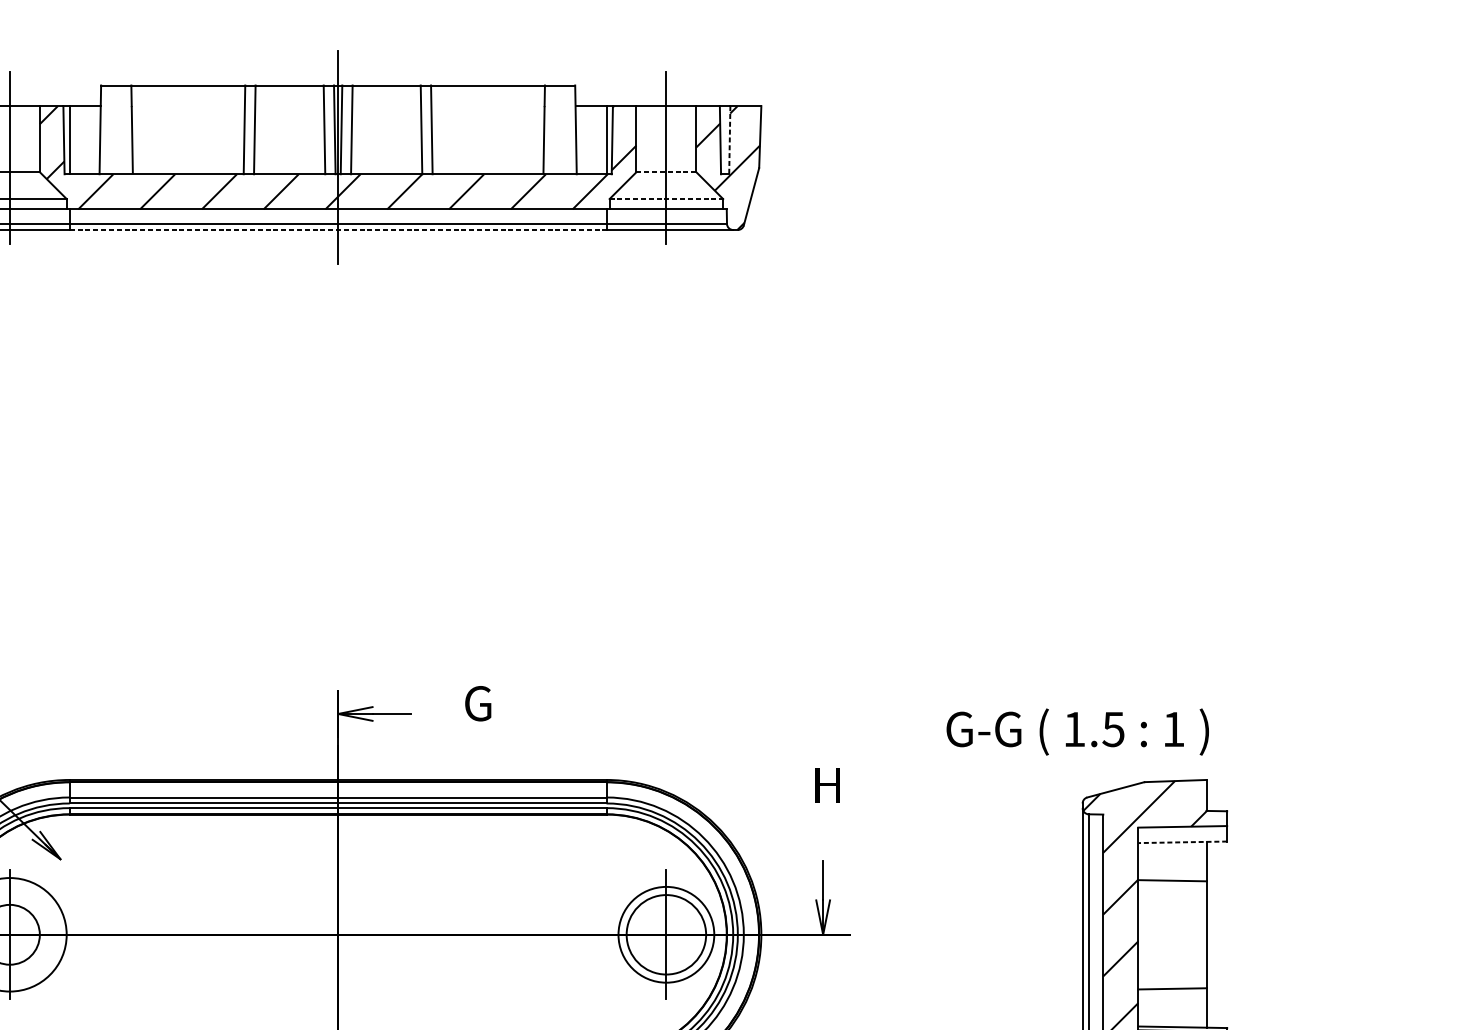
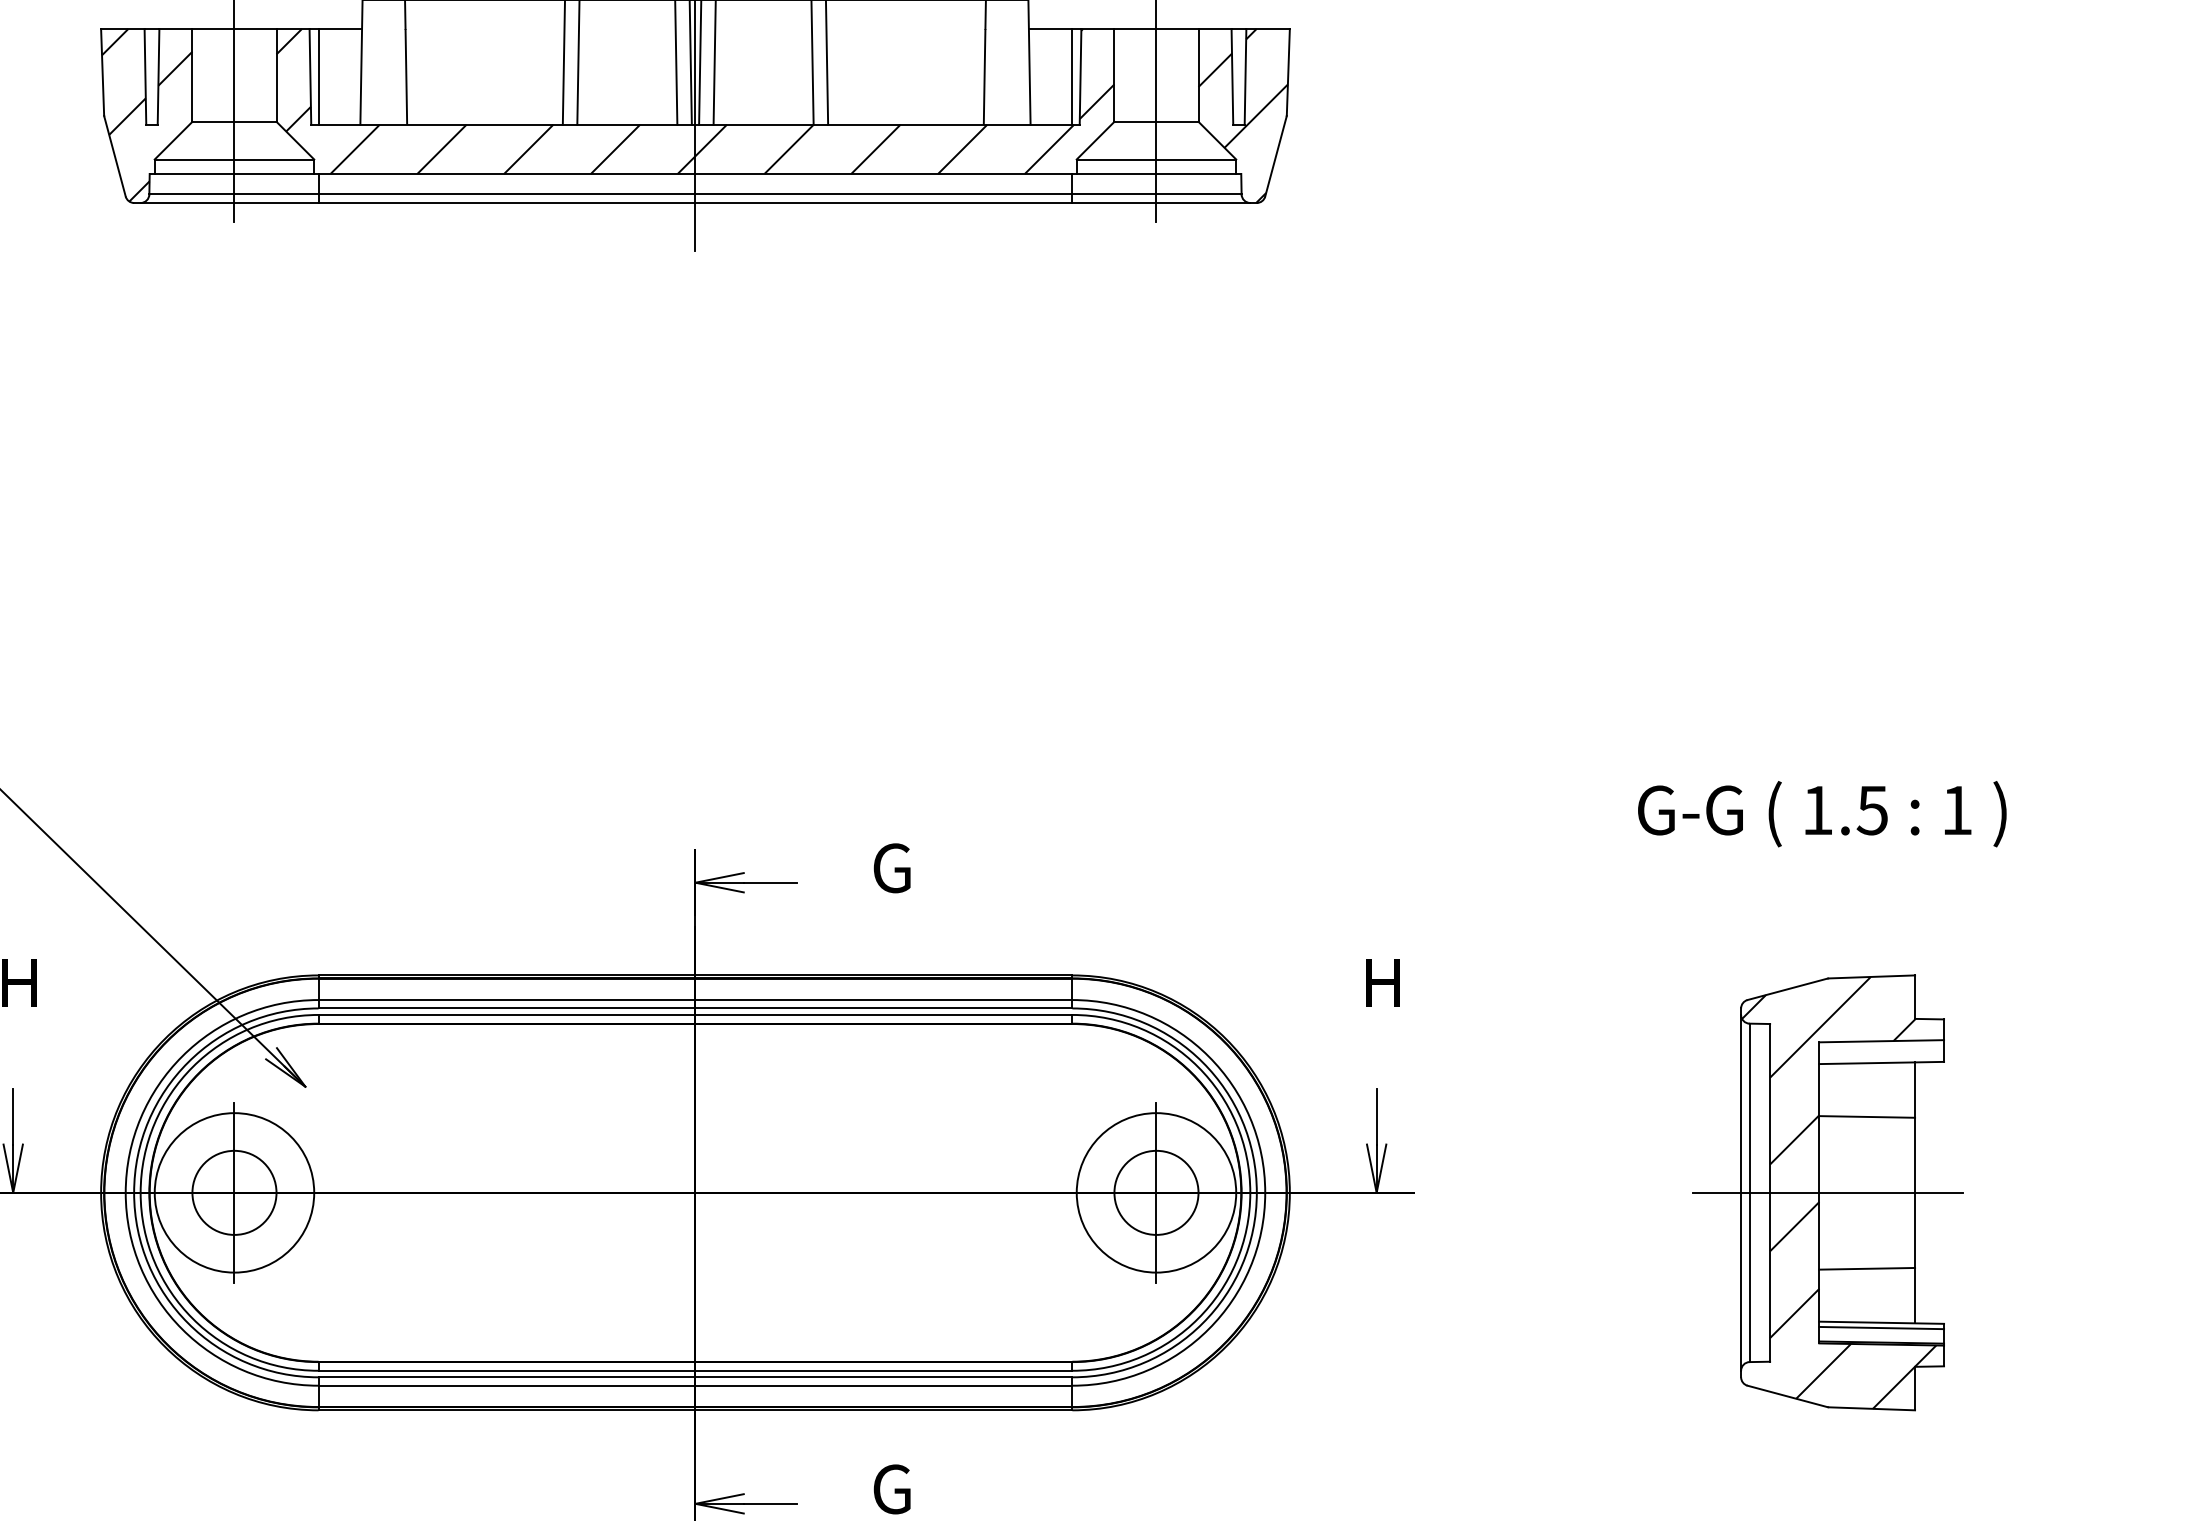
line: (729, 139) -> (1245, 76), dashed -> solid
line: (666, 171) -> (1156, 121), dashed -> solid
line: (666, 199) -> (1156, 159), dashed -> solid
line: (338, 230) -> (695, 203), dashed -> solid
text: (1077, 732) -> (1822, 814), moved
line: (1182, 842) -> (1881, 1063), dashed -> solid
circle: (666, 934) -> (1156, 1192), size x0.62
circle: (666, 934) -> (1156, 1192), size x1.43
line: (1144, 934) -> (1827, 1192), added

